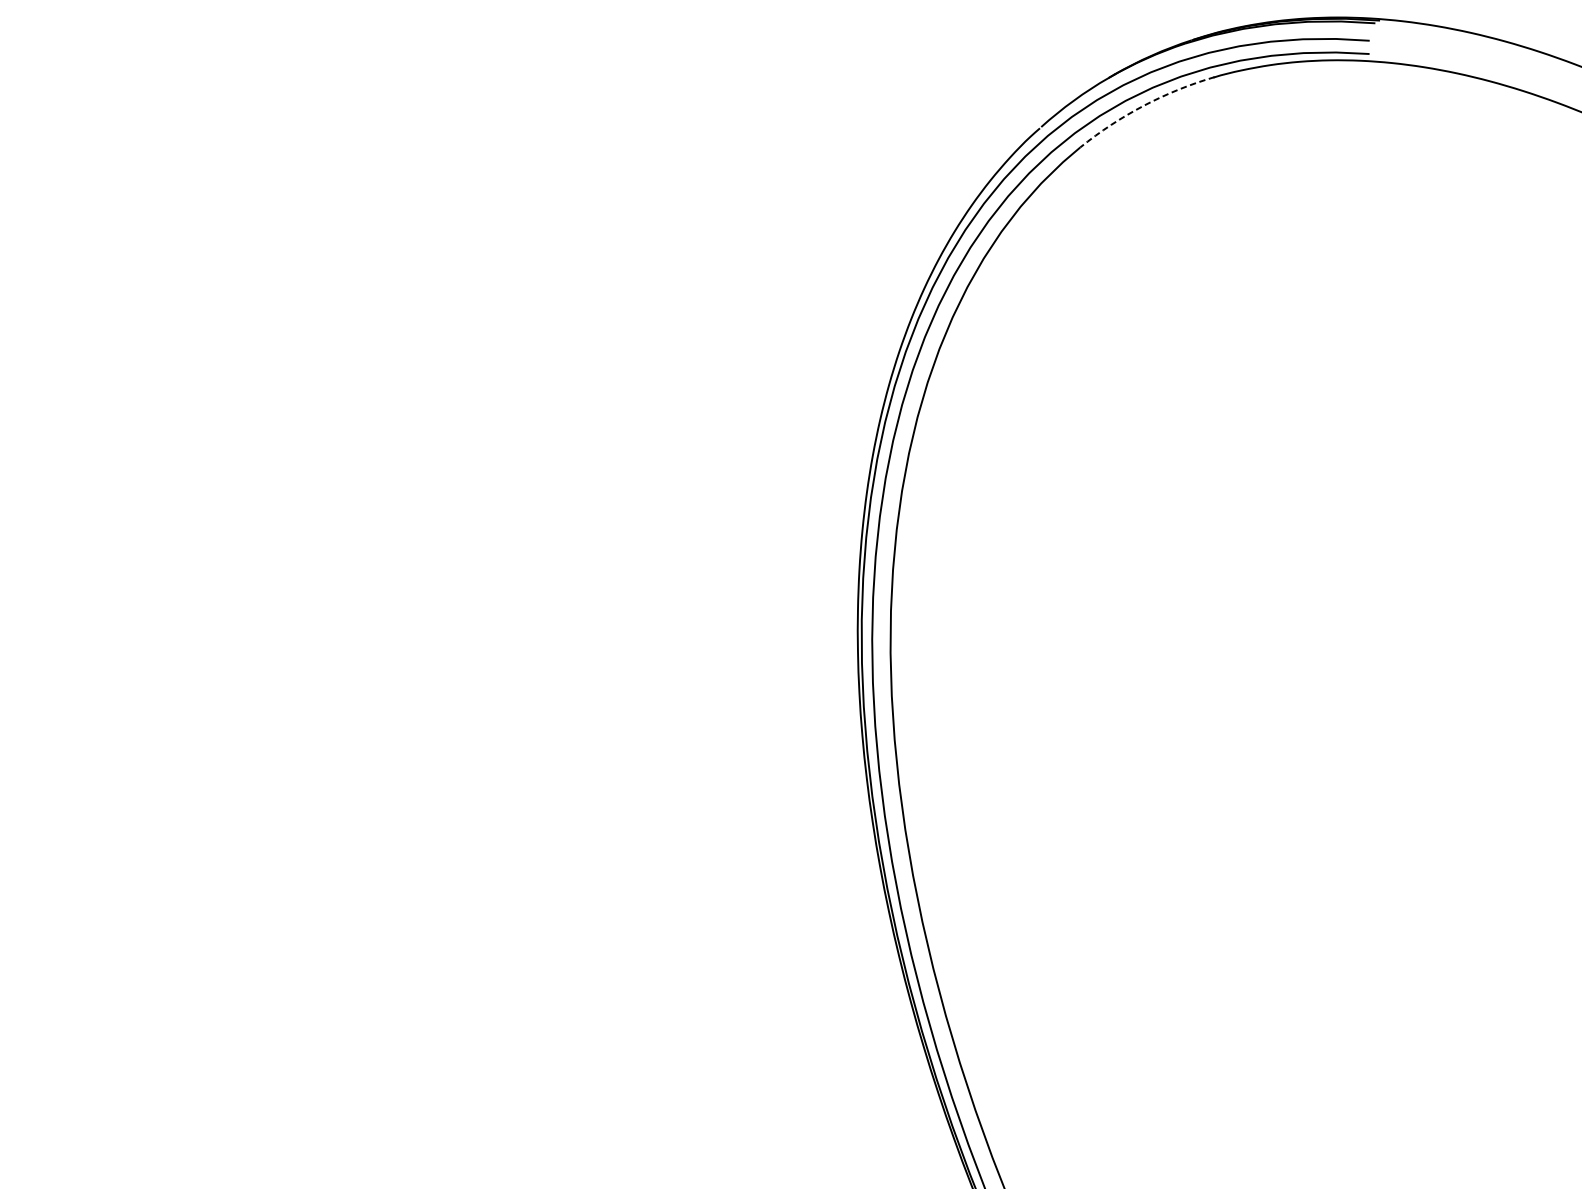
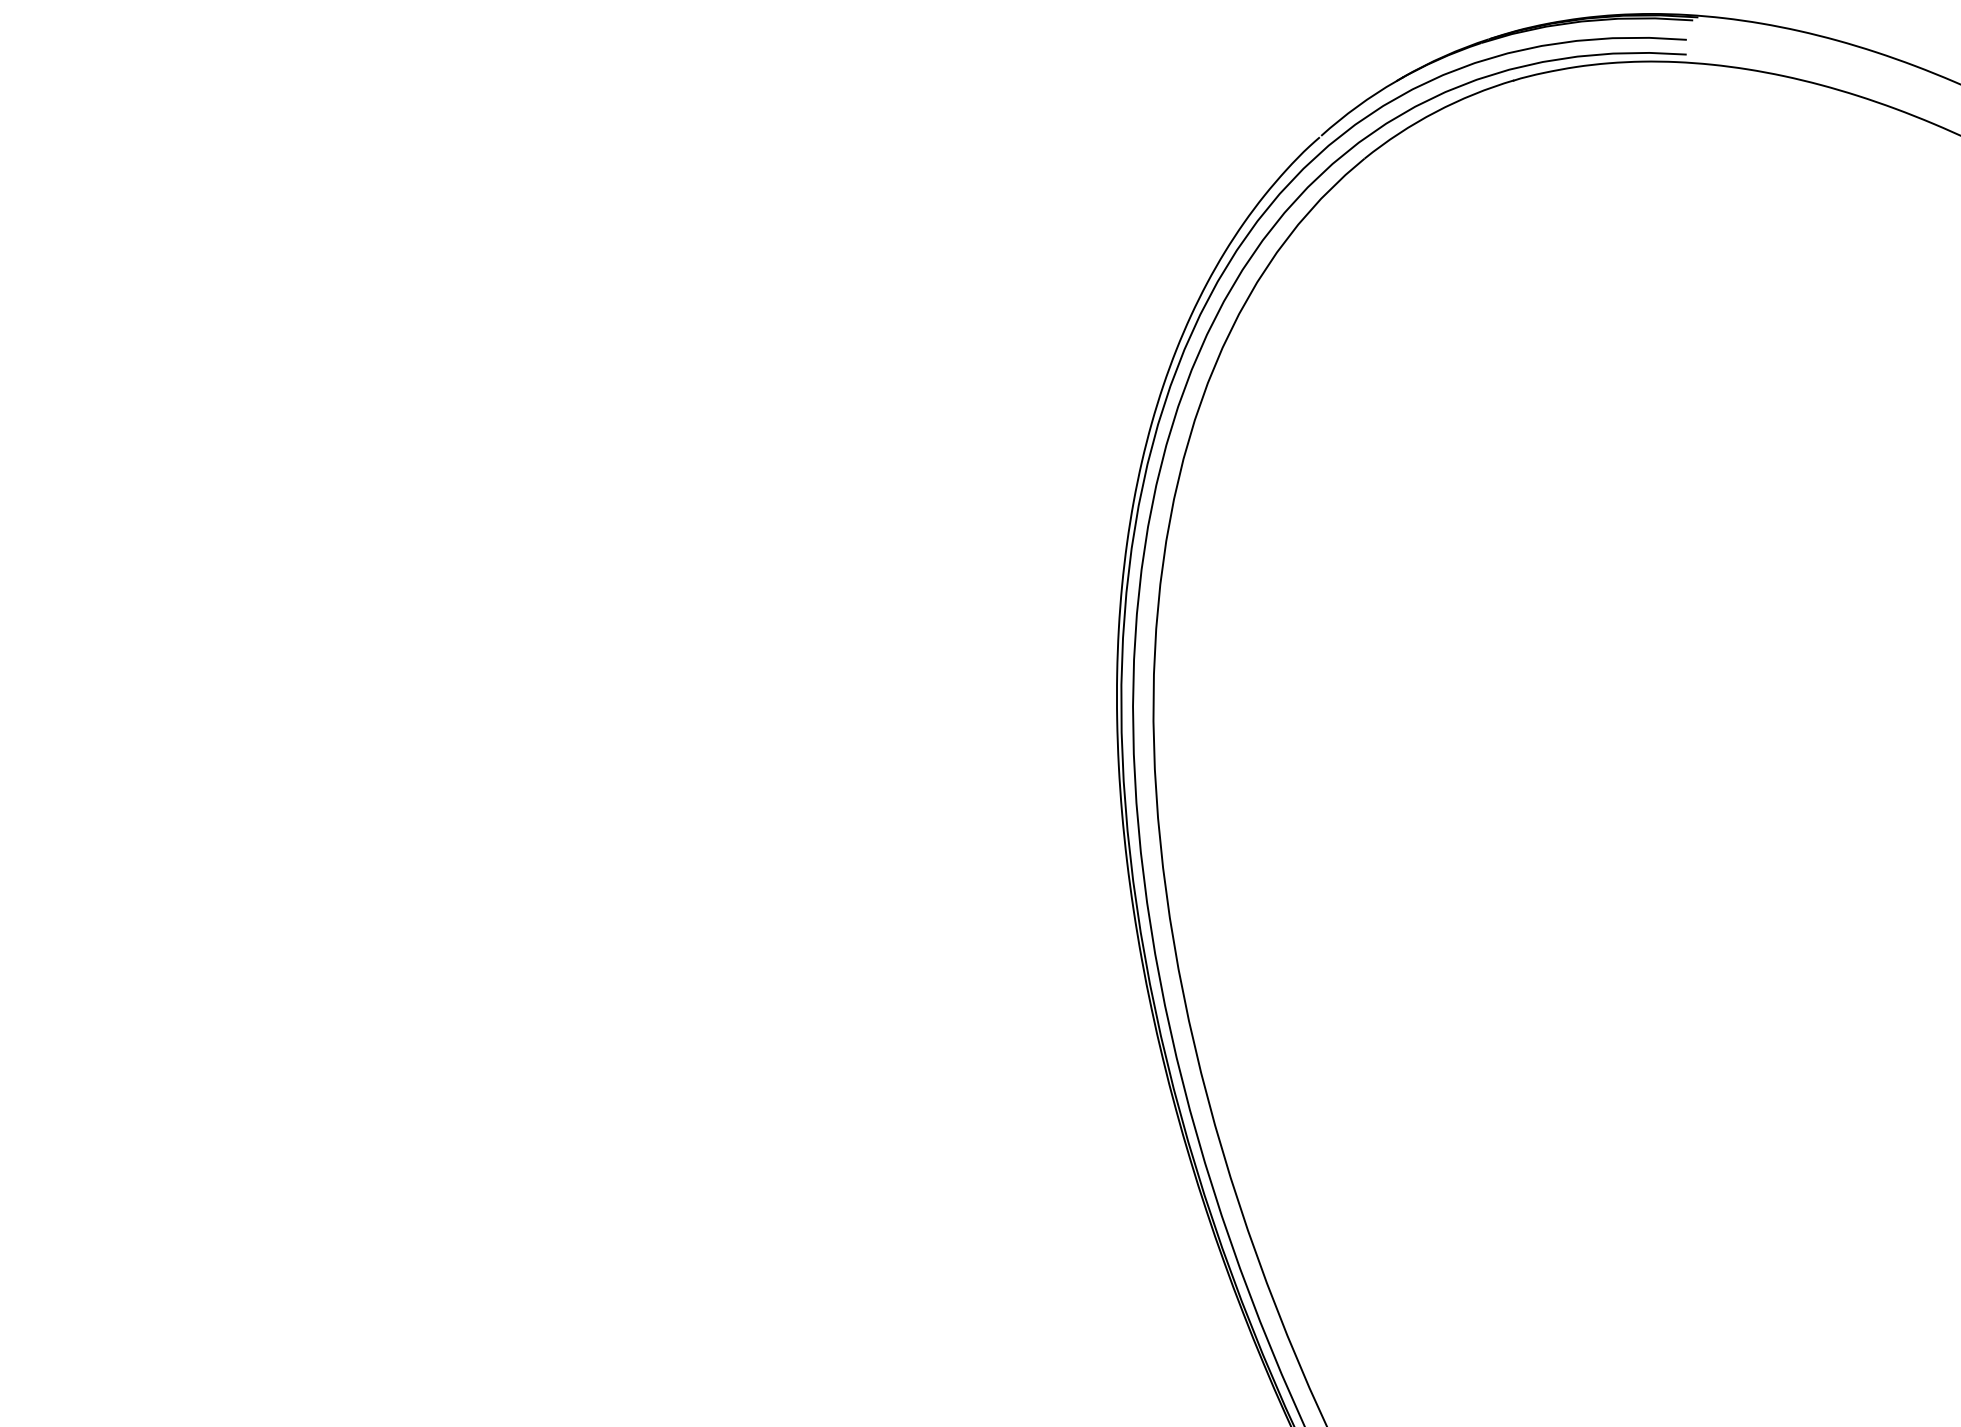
arc: (1143, 106) -> (1435, 112), dashed -> solid

